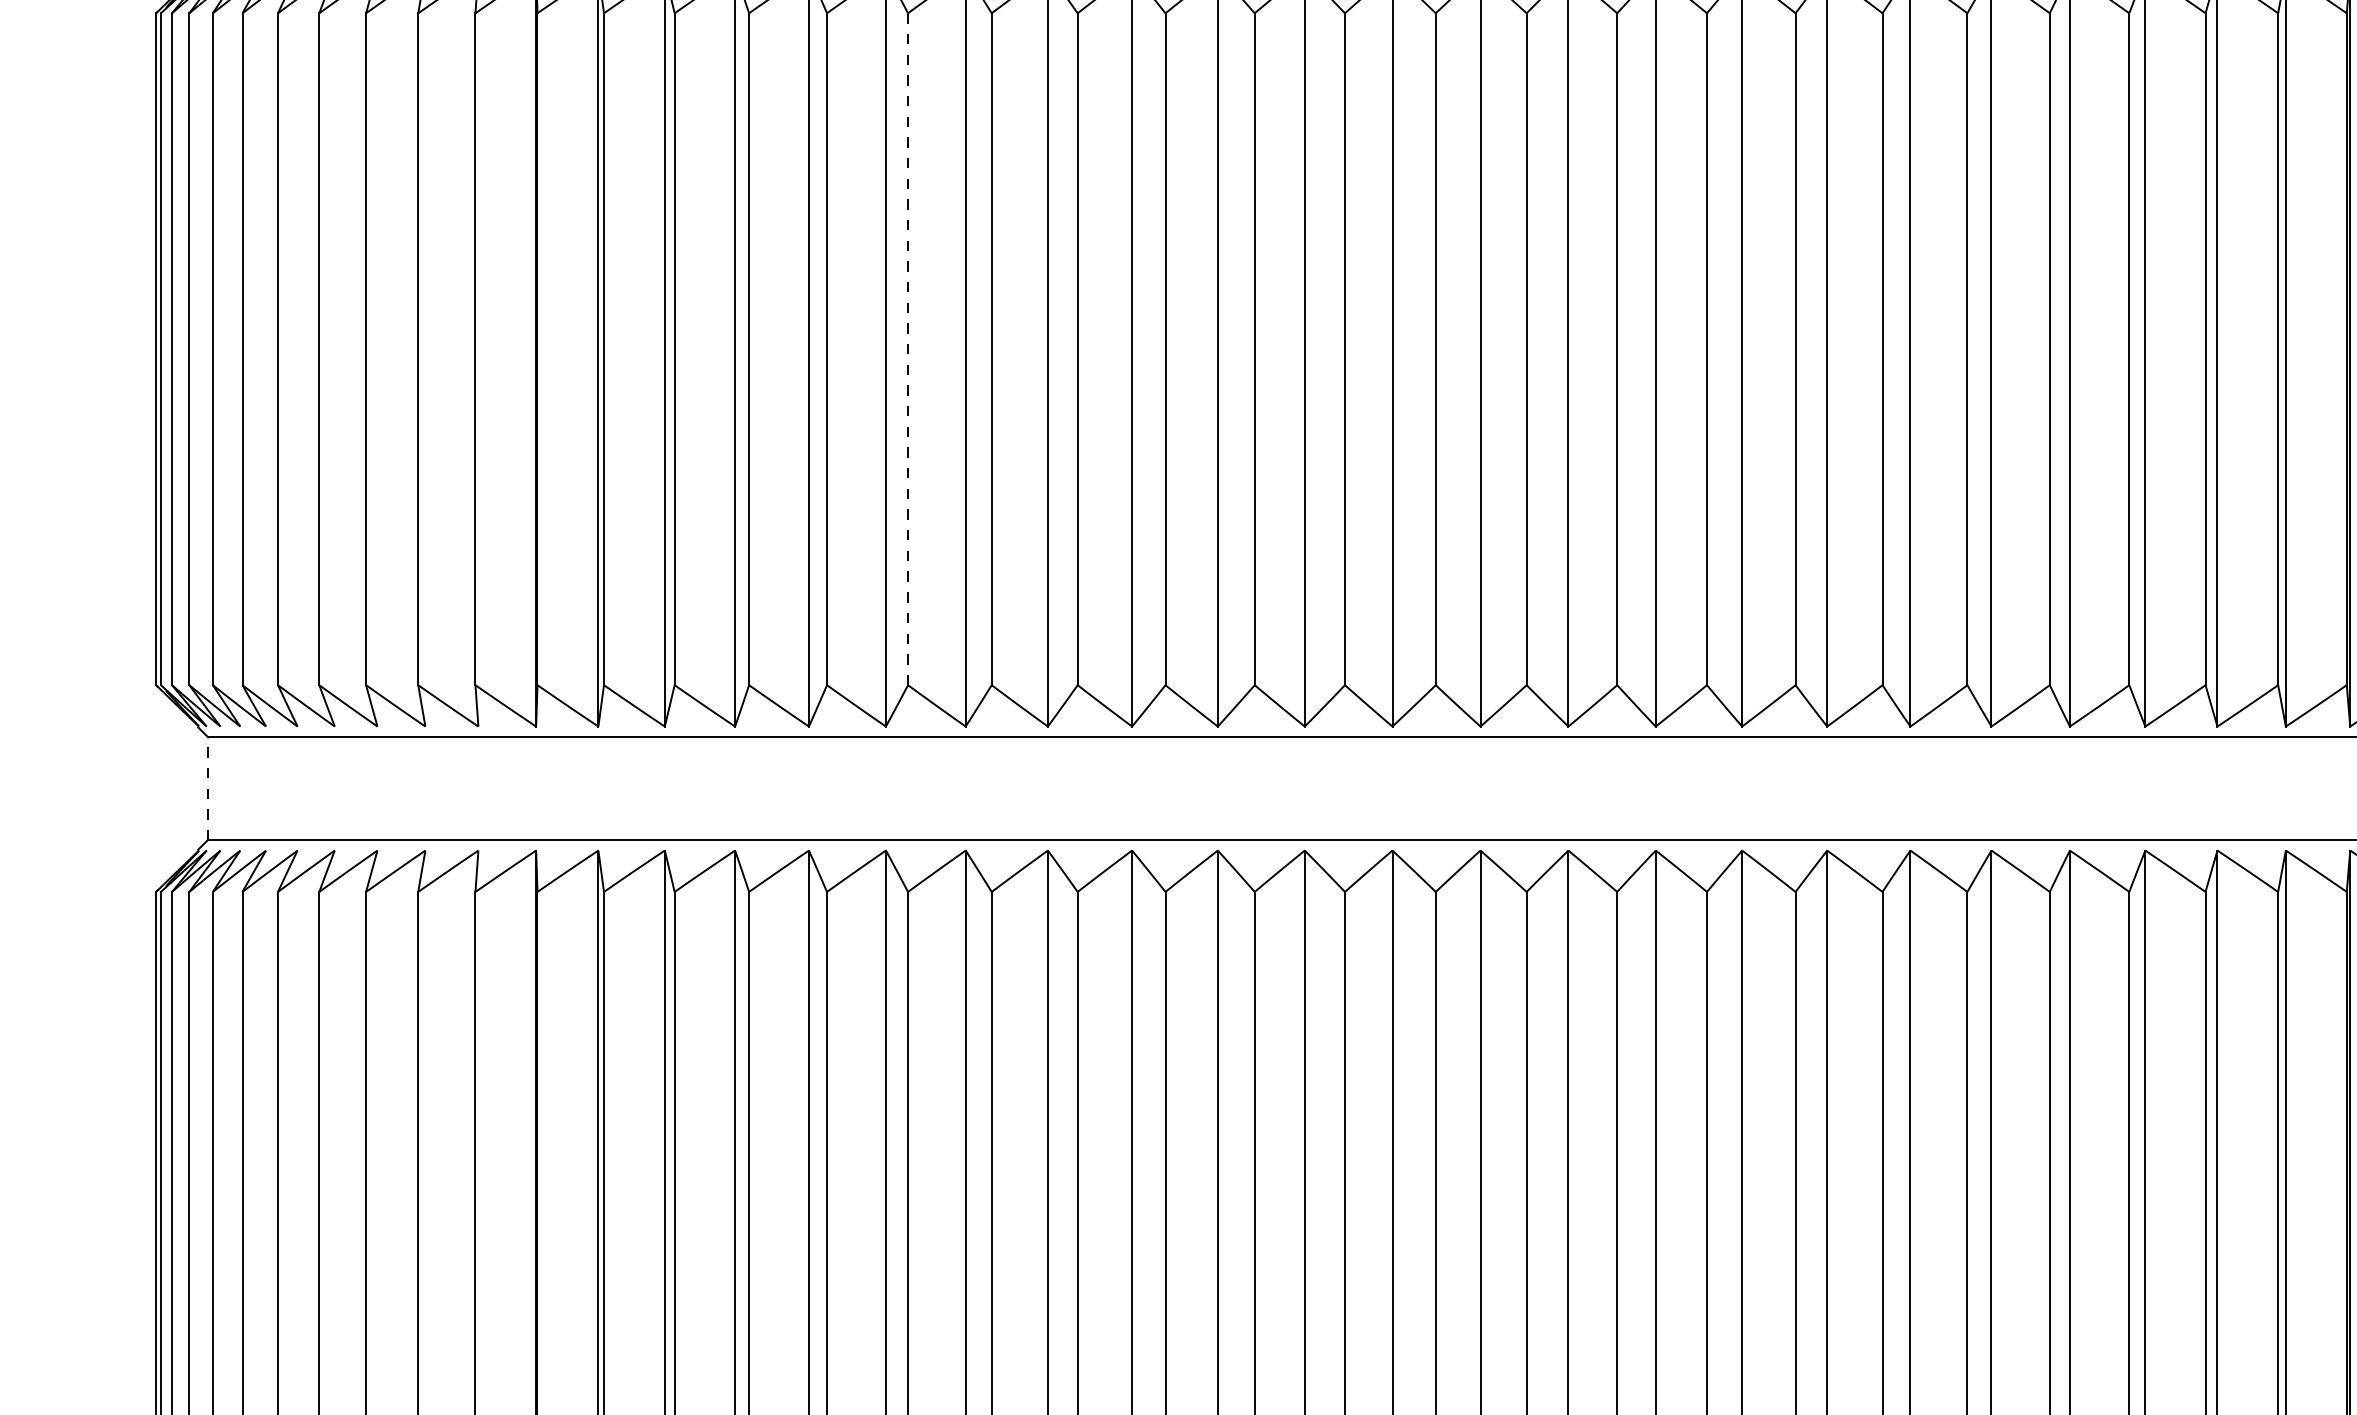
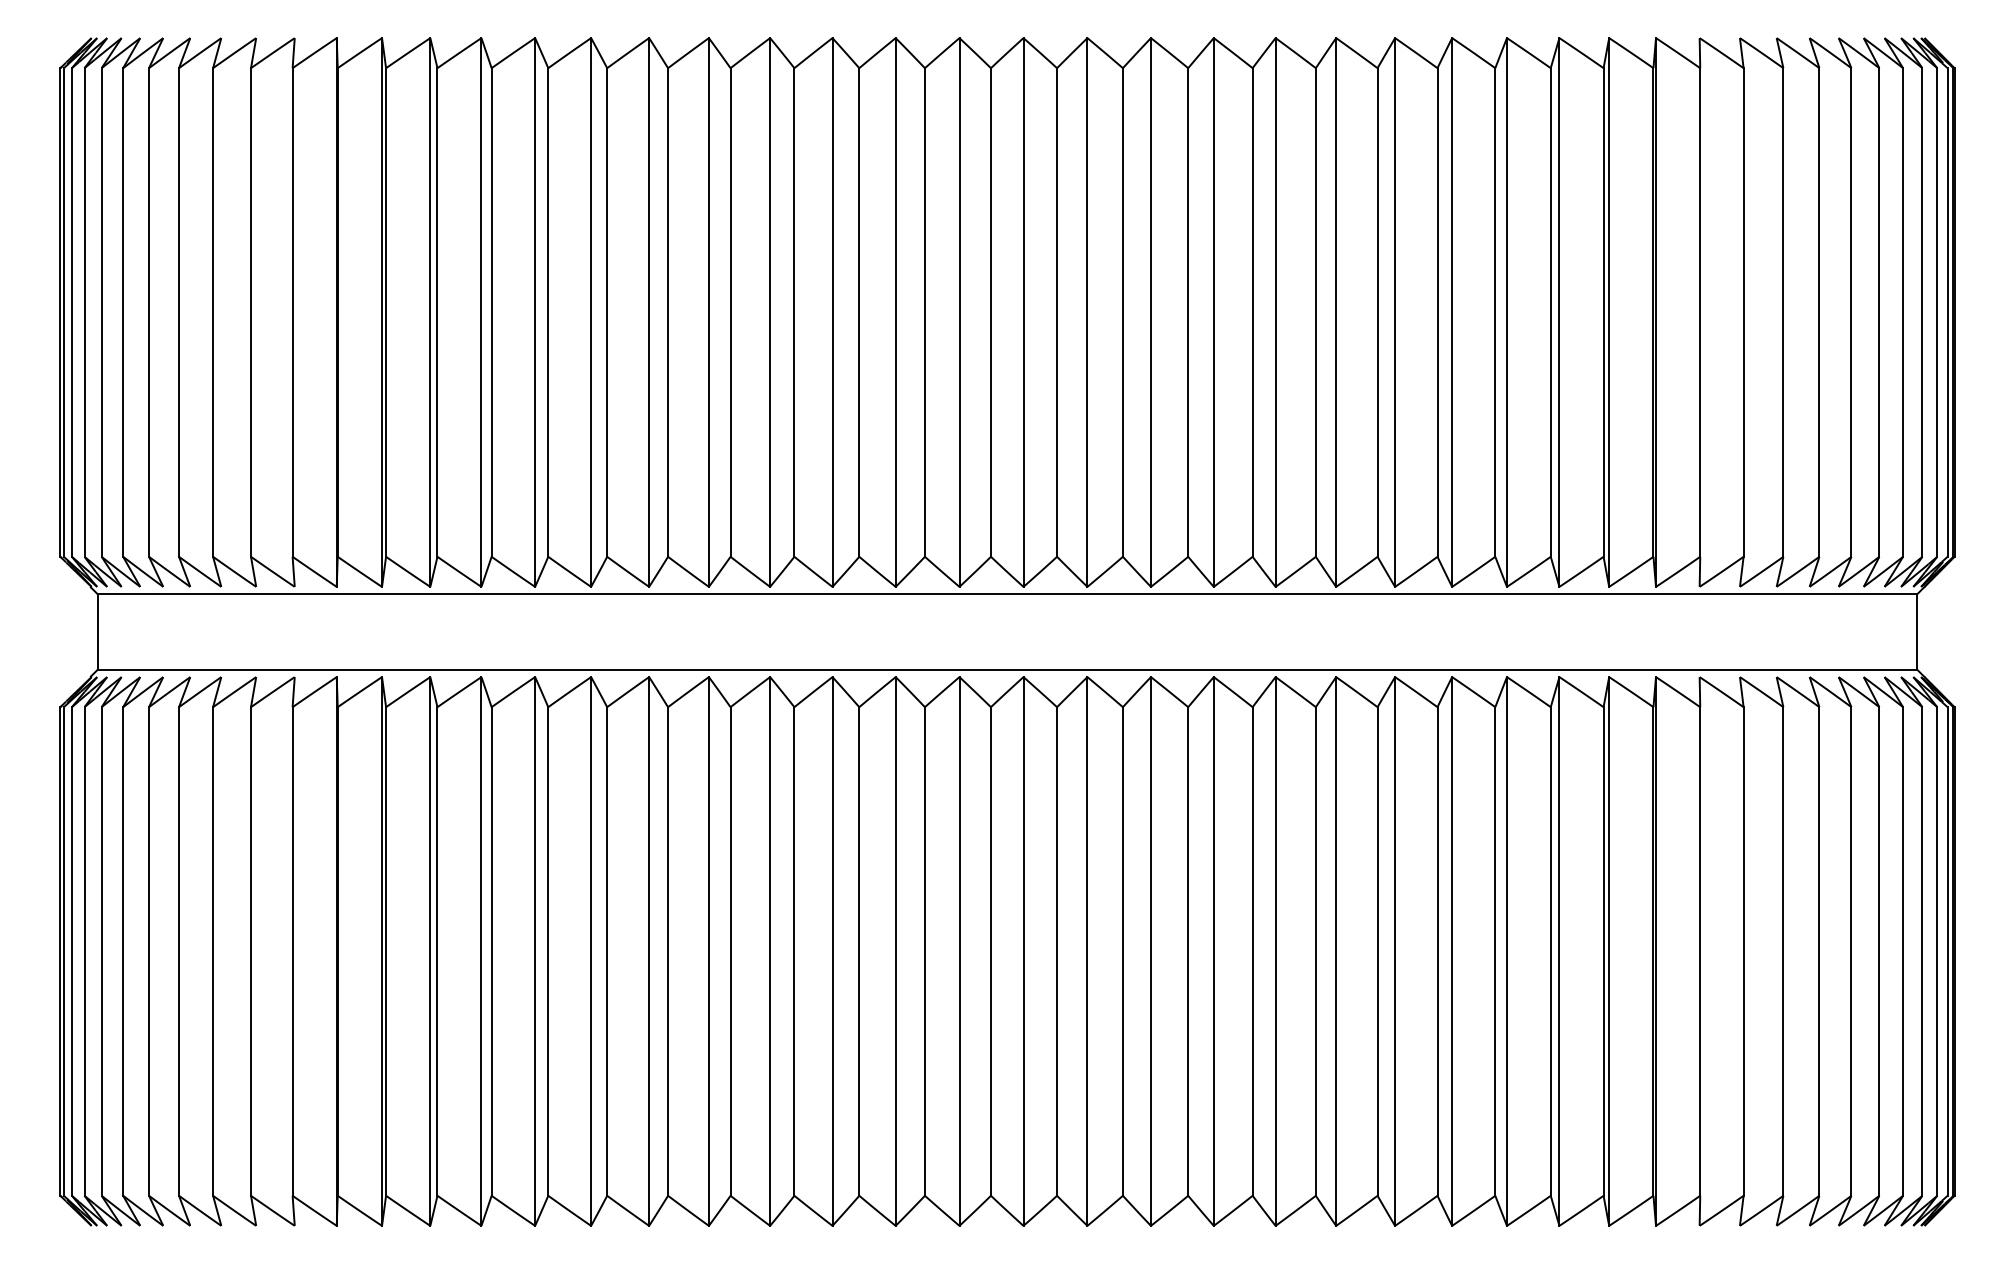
line: (908, 349) -> (607, 312), dashed -> solid
line: (207, 787) -> (97, 631), dashed -> solid

